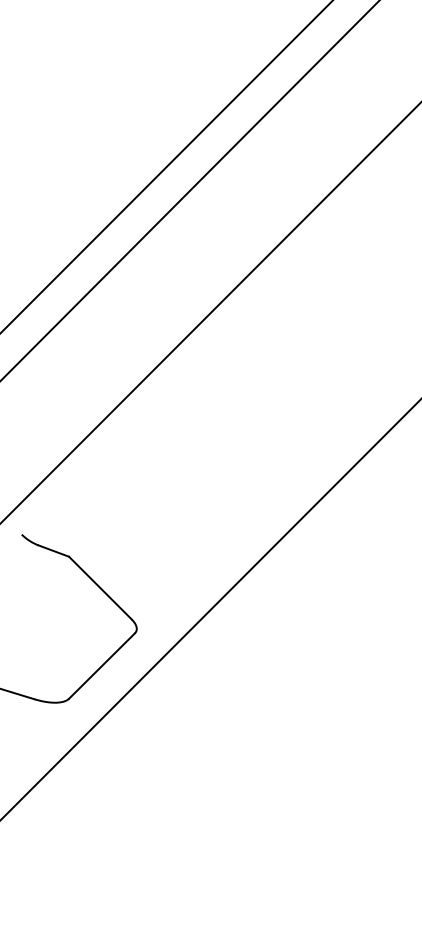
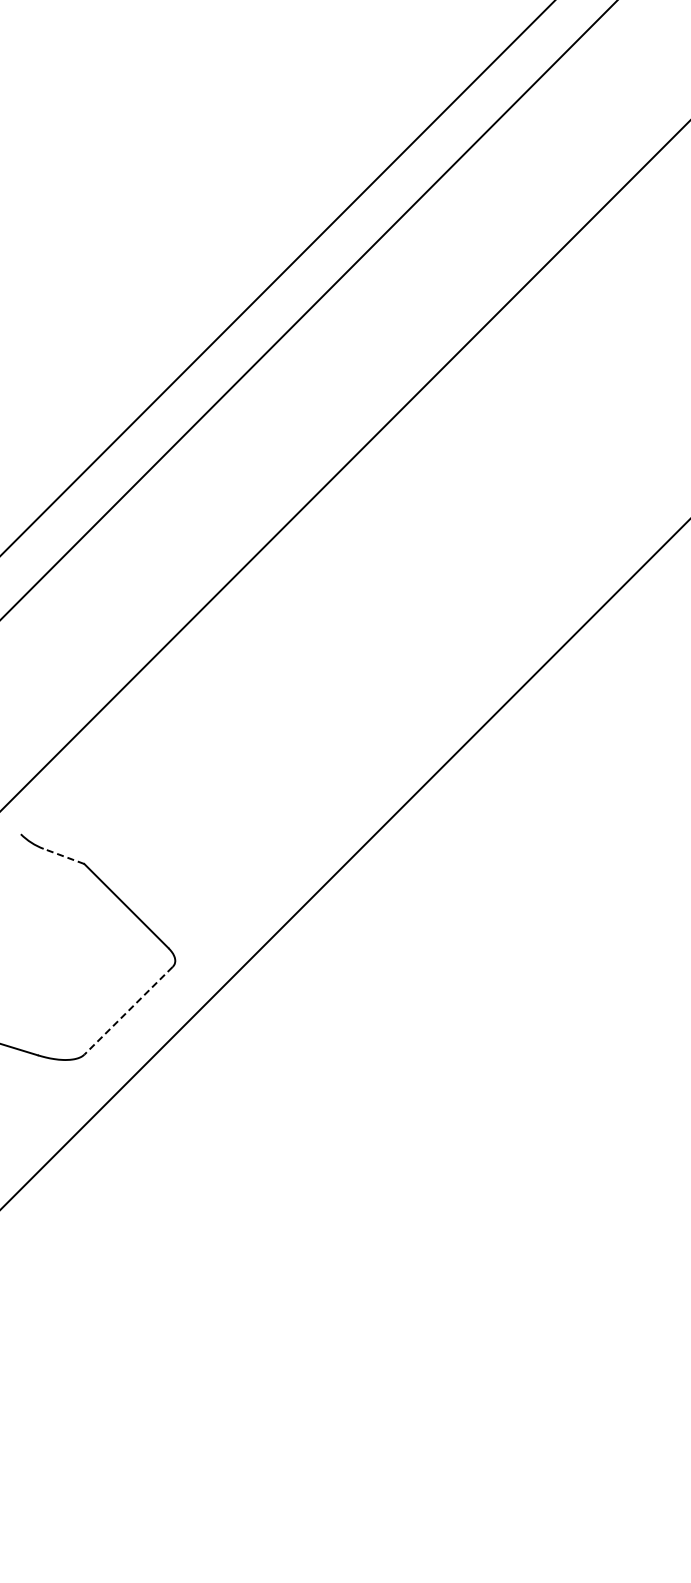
line: (54, 551) -> (64, 856), solid -> dashed
line: (101, 666) -> (128, 1011), solid -> dashed

